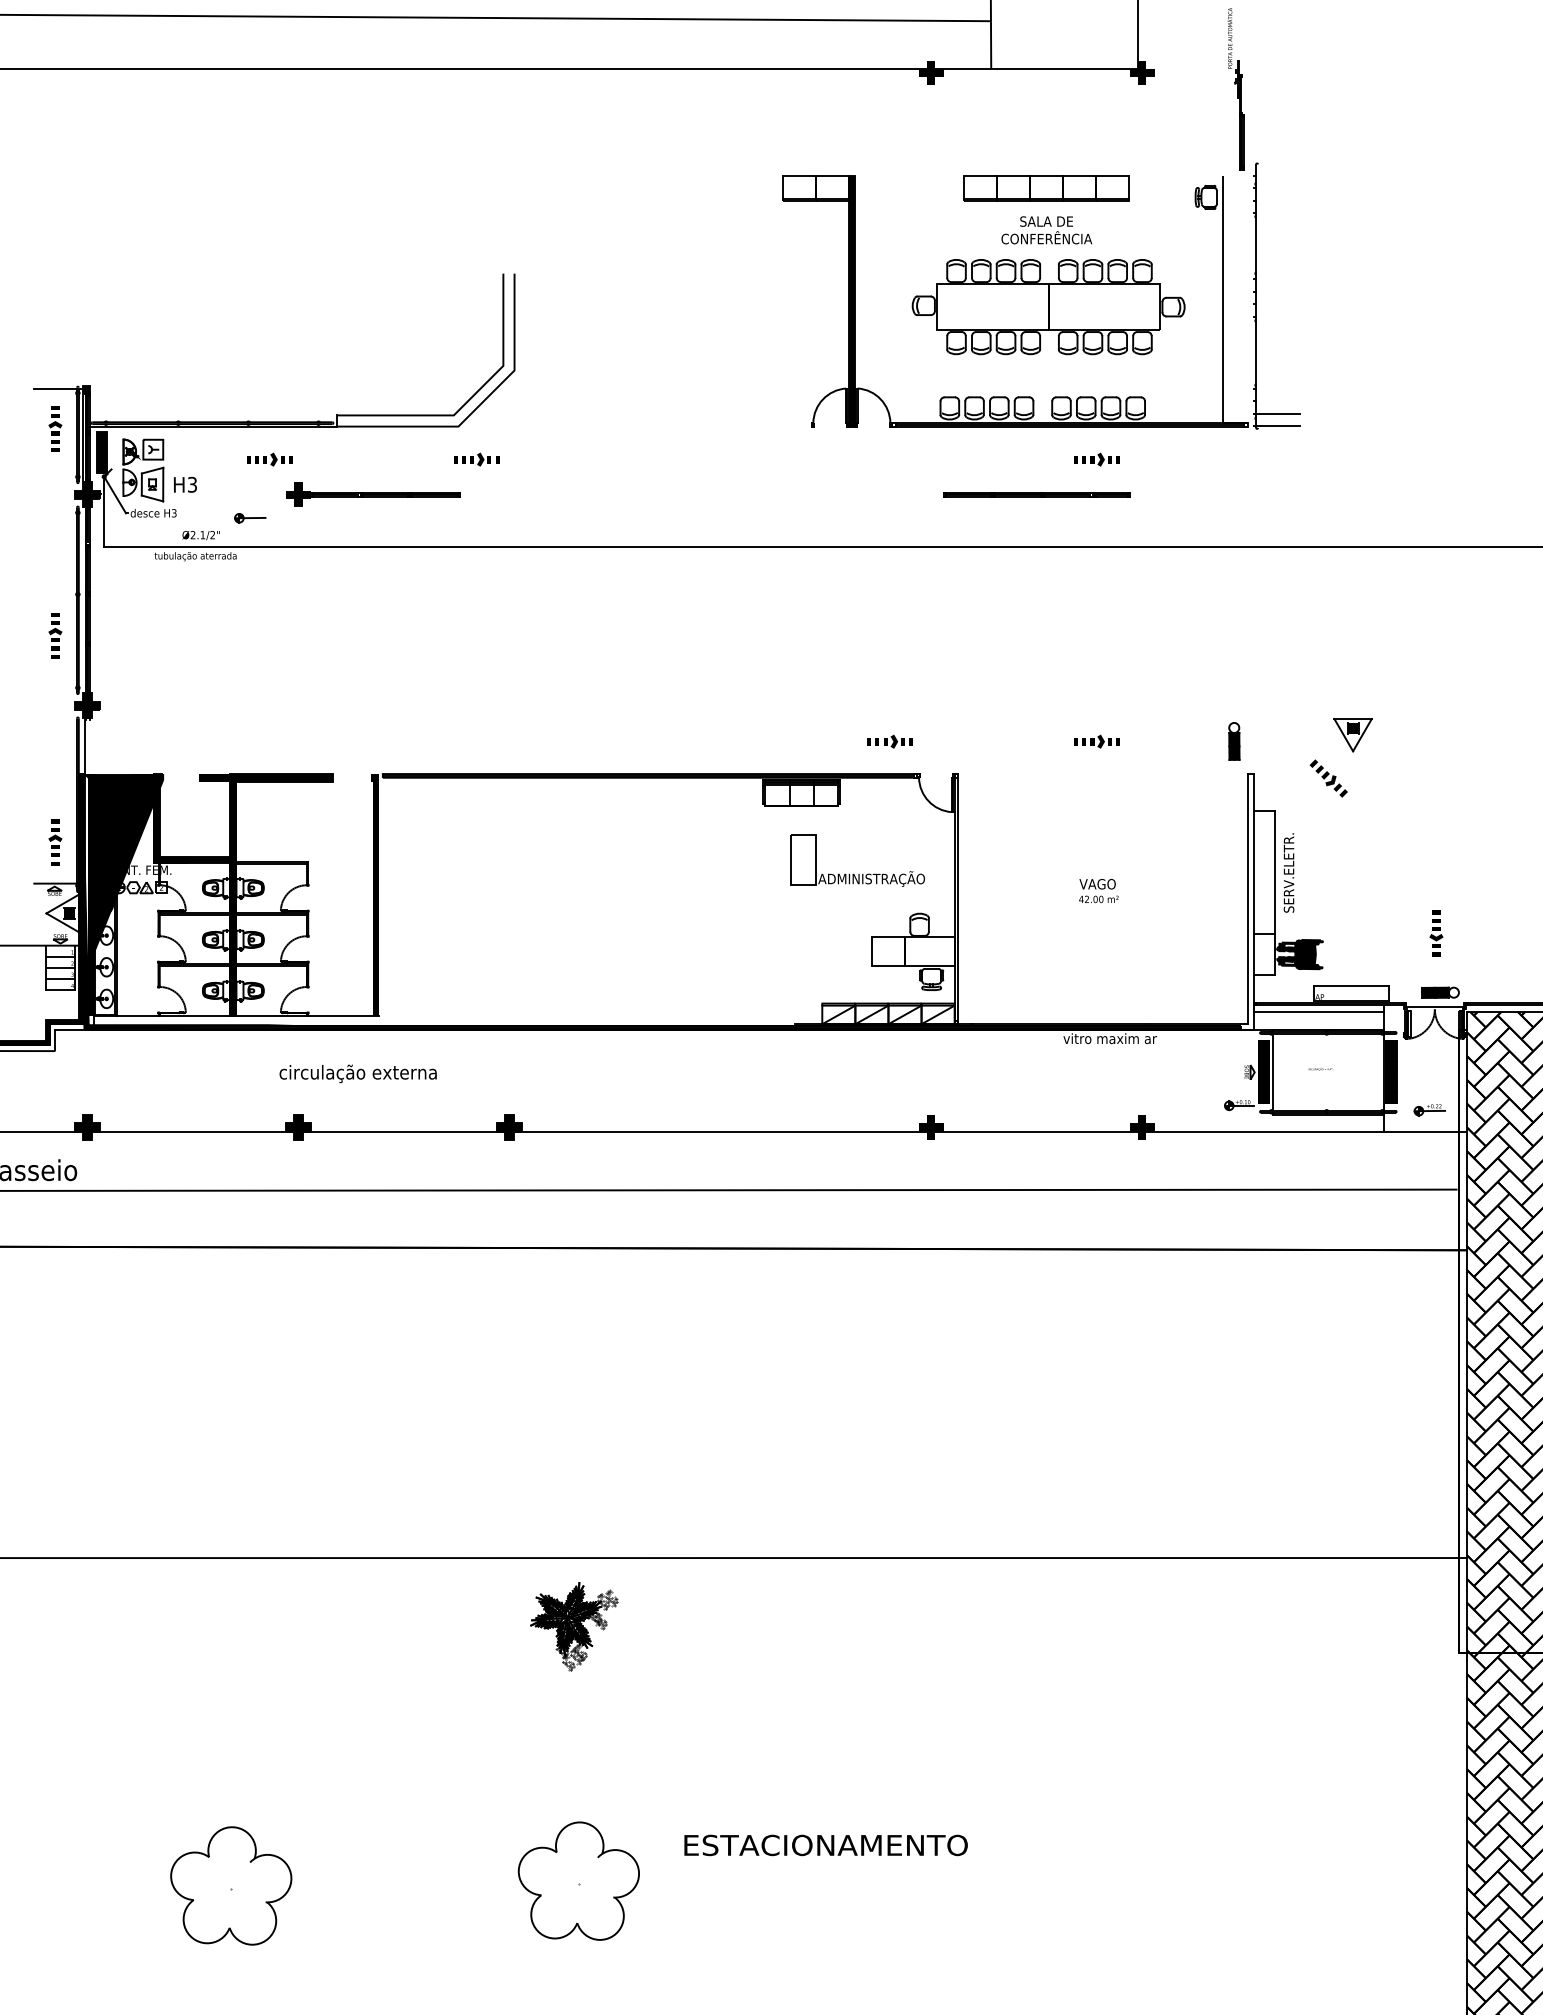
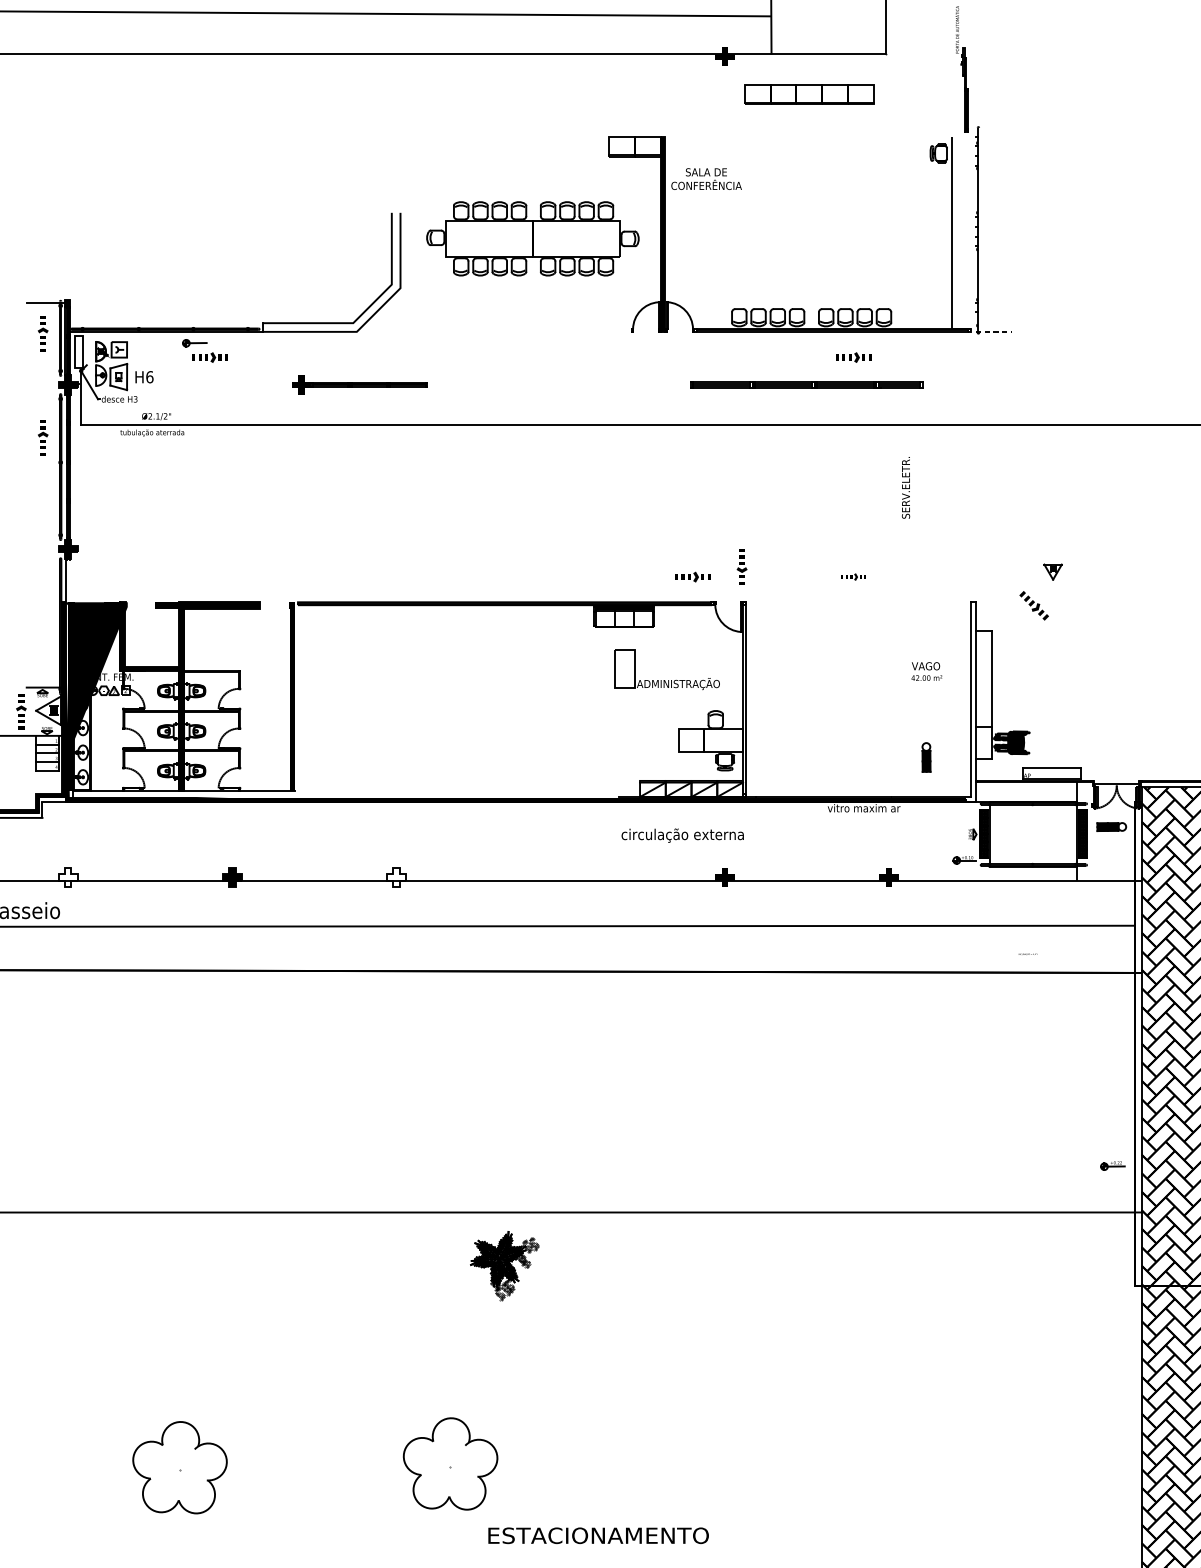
fill: (1141, 72) -> (888, 56), removed
part: (1046, 188) -> (809, 94), moved
text: (1046, 230) -> (706, 179), moved
part: (1048, 307) -> (532, 239), moved
line: (1276, 413) -> (993, 321), removed
line: (1276, 426) -> (993, 331), solid -> dashed
fill: (101, 452) -> (79, 352), removed
part: (476, 459) -> (370, 357), removed
text: (192, 484) -> (149, 376), H3 -> H6
part: (373, 494) -> (360, 384), moved
part: (1036, 494) -> (806, 384), size x1.6
part: (250, 518) -> (195, 343), moved
part: (55, 635) -> (43, 437), moved
part: (1352, 735) -> (1052, 572), size x0.6
part: (1096, 741) -> (853, 576), size x0.7
part: (1234, 741) -> (926, 757), moved
part: (55, 842) -> (21, 711), moved
text: (1288, 872) -> (905, 487), moved
text: (1098, 891) -> (926, 671), moved
part: (1436, 933) -> (742, 566), moved
part: (1440, 992) -> (1111, 826), moved
line: (1318, 1011) -> (1026, 787), removed
text: (1320, 1069) -> (1027, 954), moved
text: (357, 1073) -> (682, 835), moved
part: (1429, 1110) -> (1112, 1166), moved
fill: (87, 1127) -> (68, 877), removed
fill: (509, 1127) -> (396, 877), removed
part: (574, 1626) -> (504, 1265), moved
text: (825, 1845) -> (598, 1535), moved

